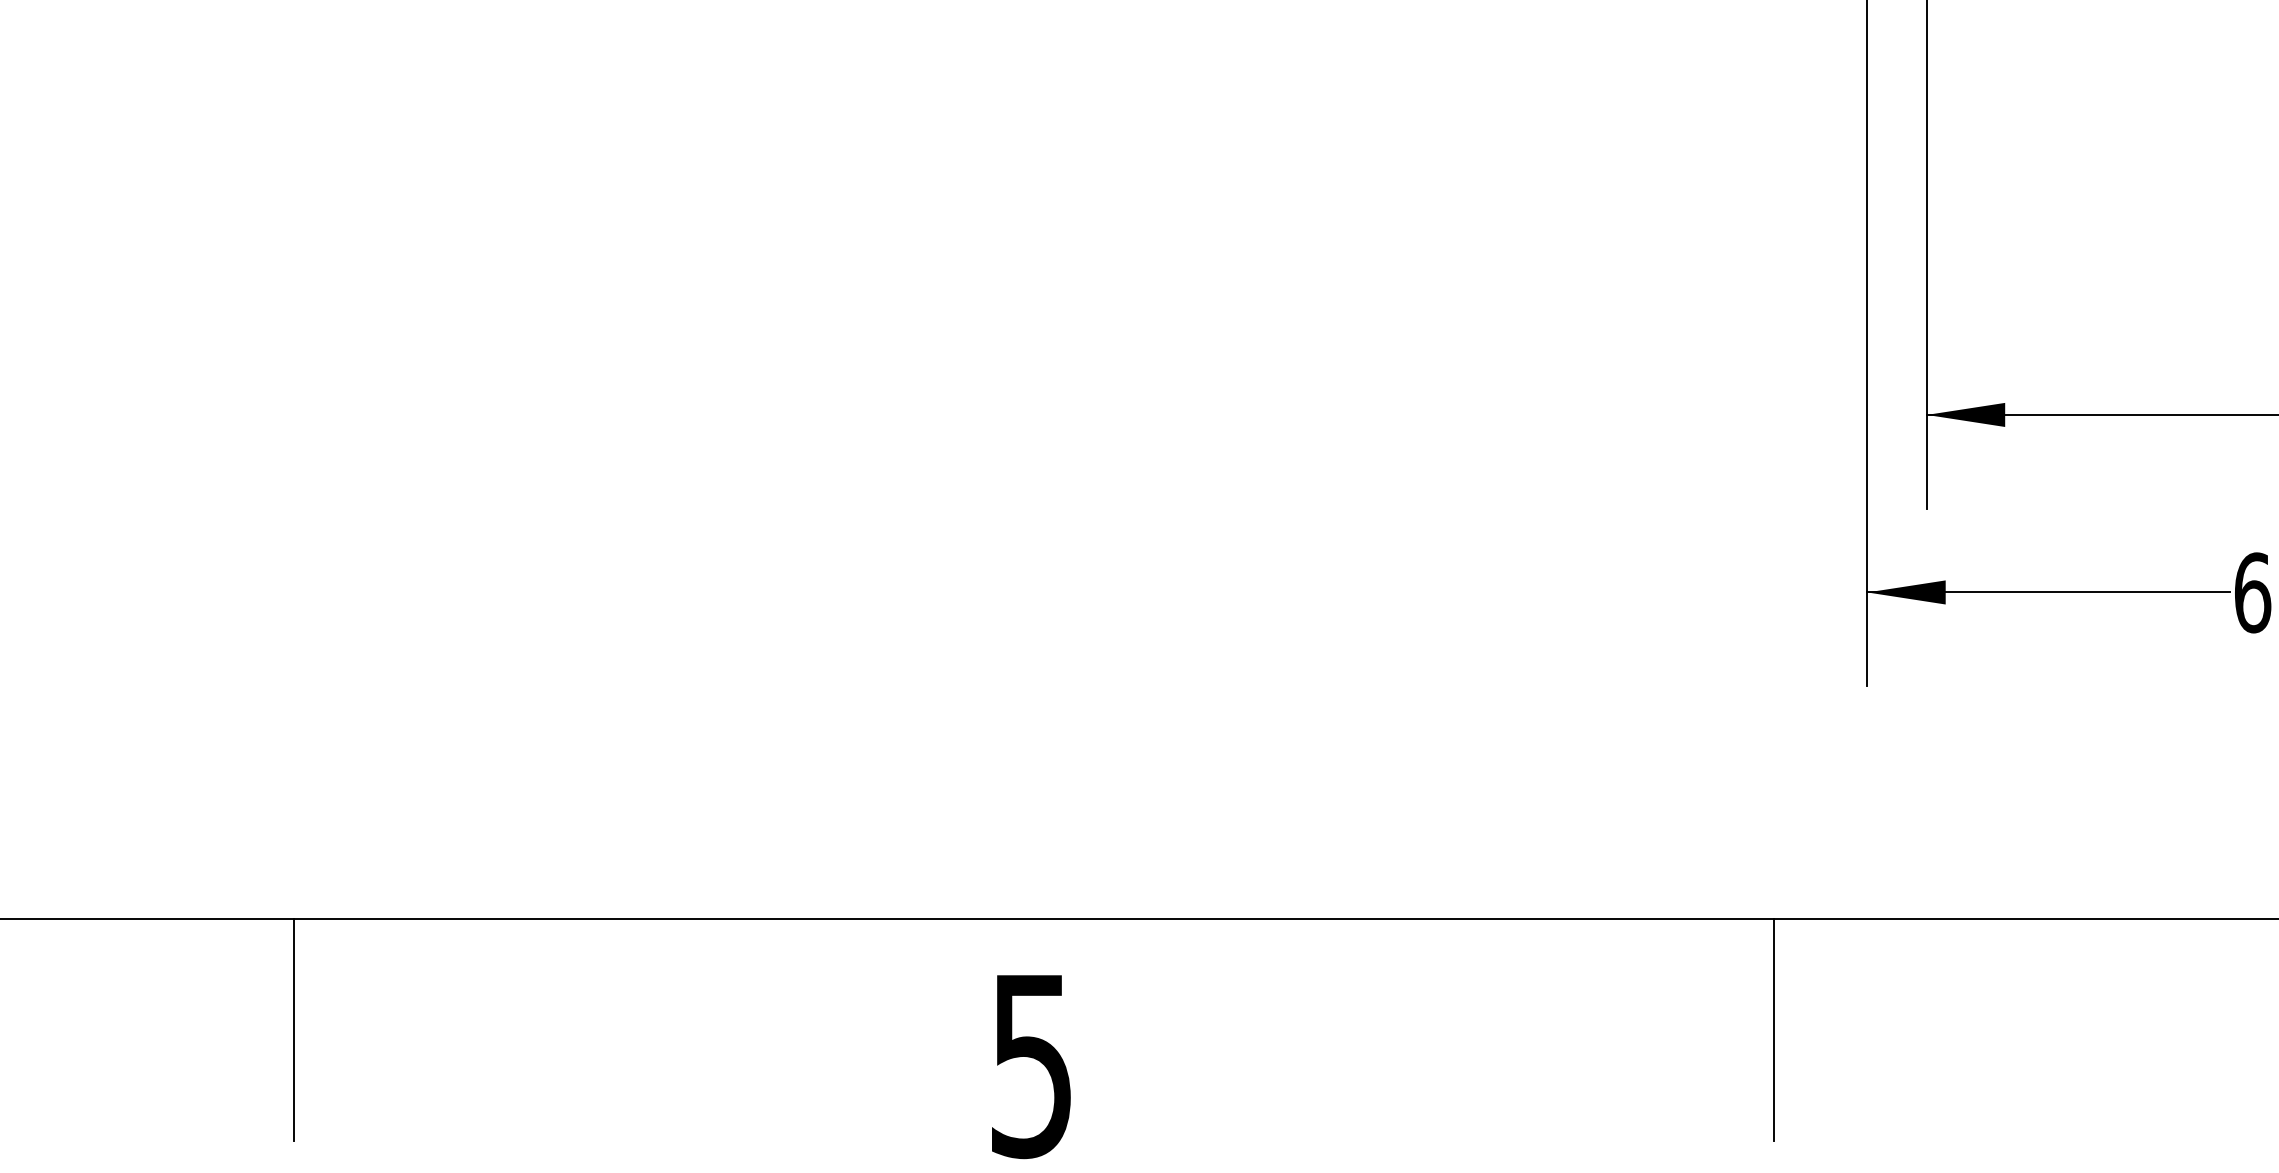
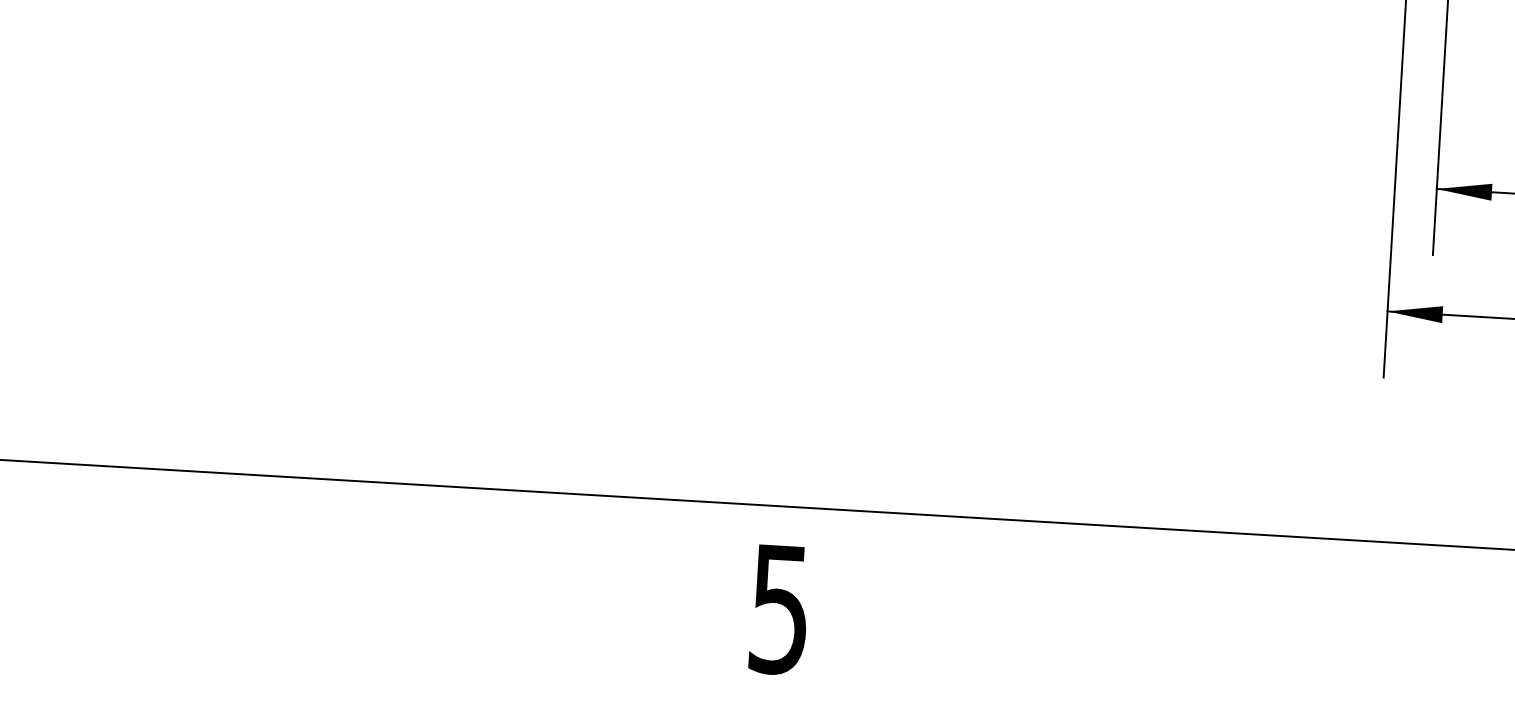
line: (294, 1030) -> (262, 553), removed
line: (1773, 1030) -> (1303, 615), removed

